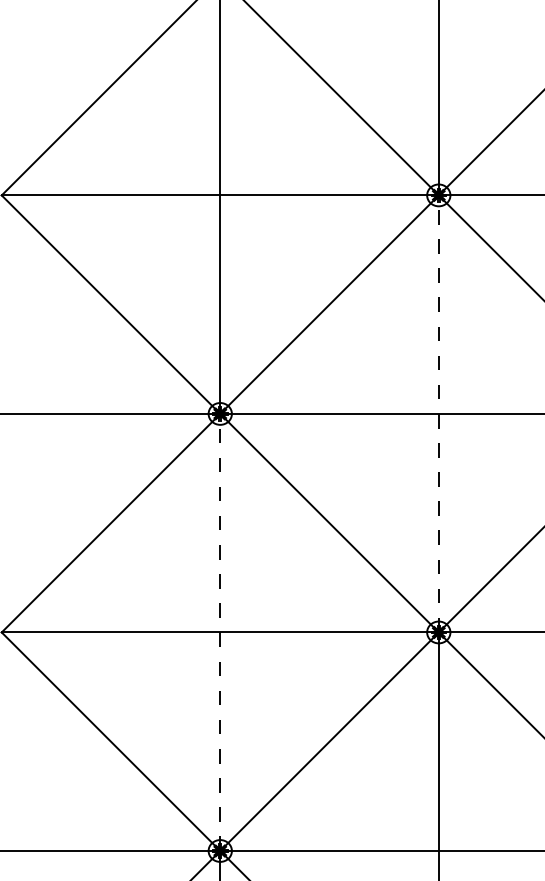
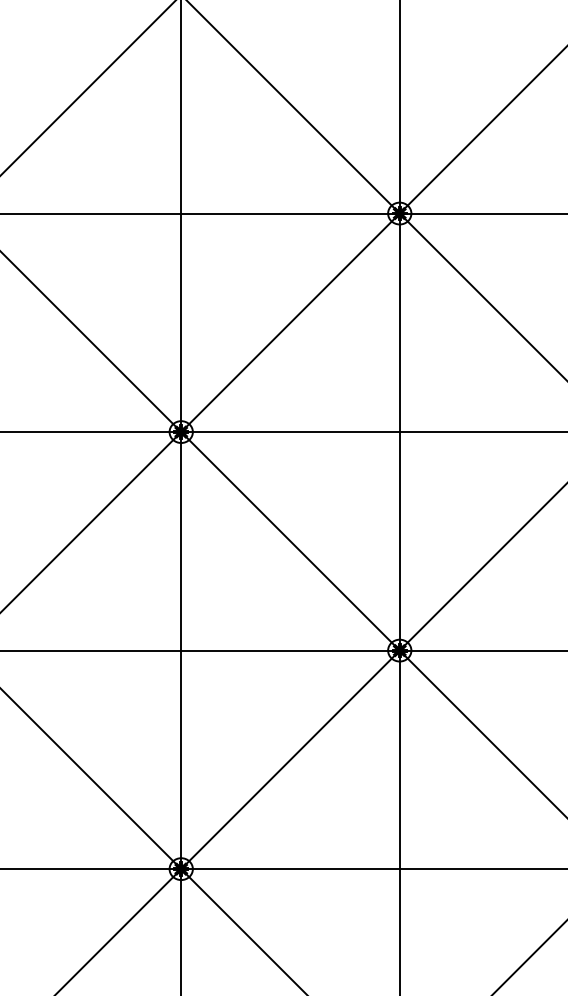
line: (438, 414) -> (399, 432), dashed -> solid
line: (220, 632) -> (181, 650), dashed -> solid

